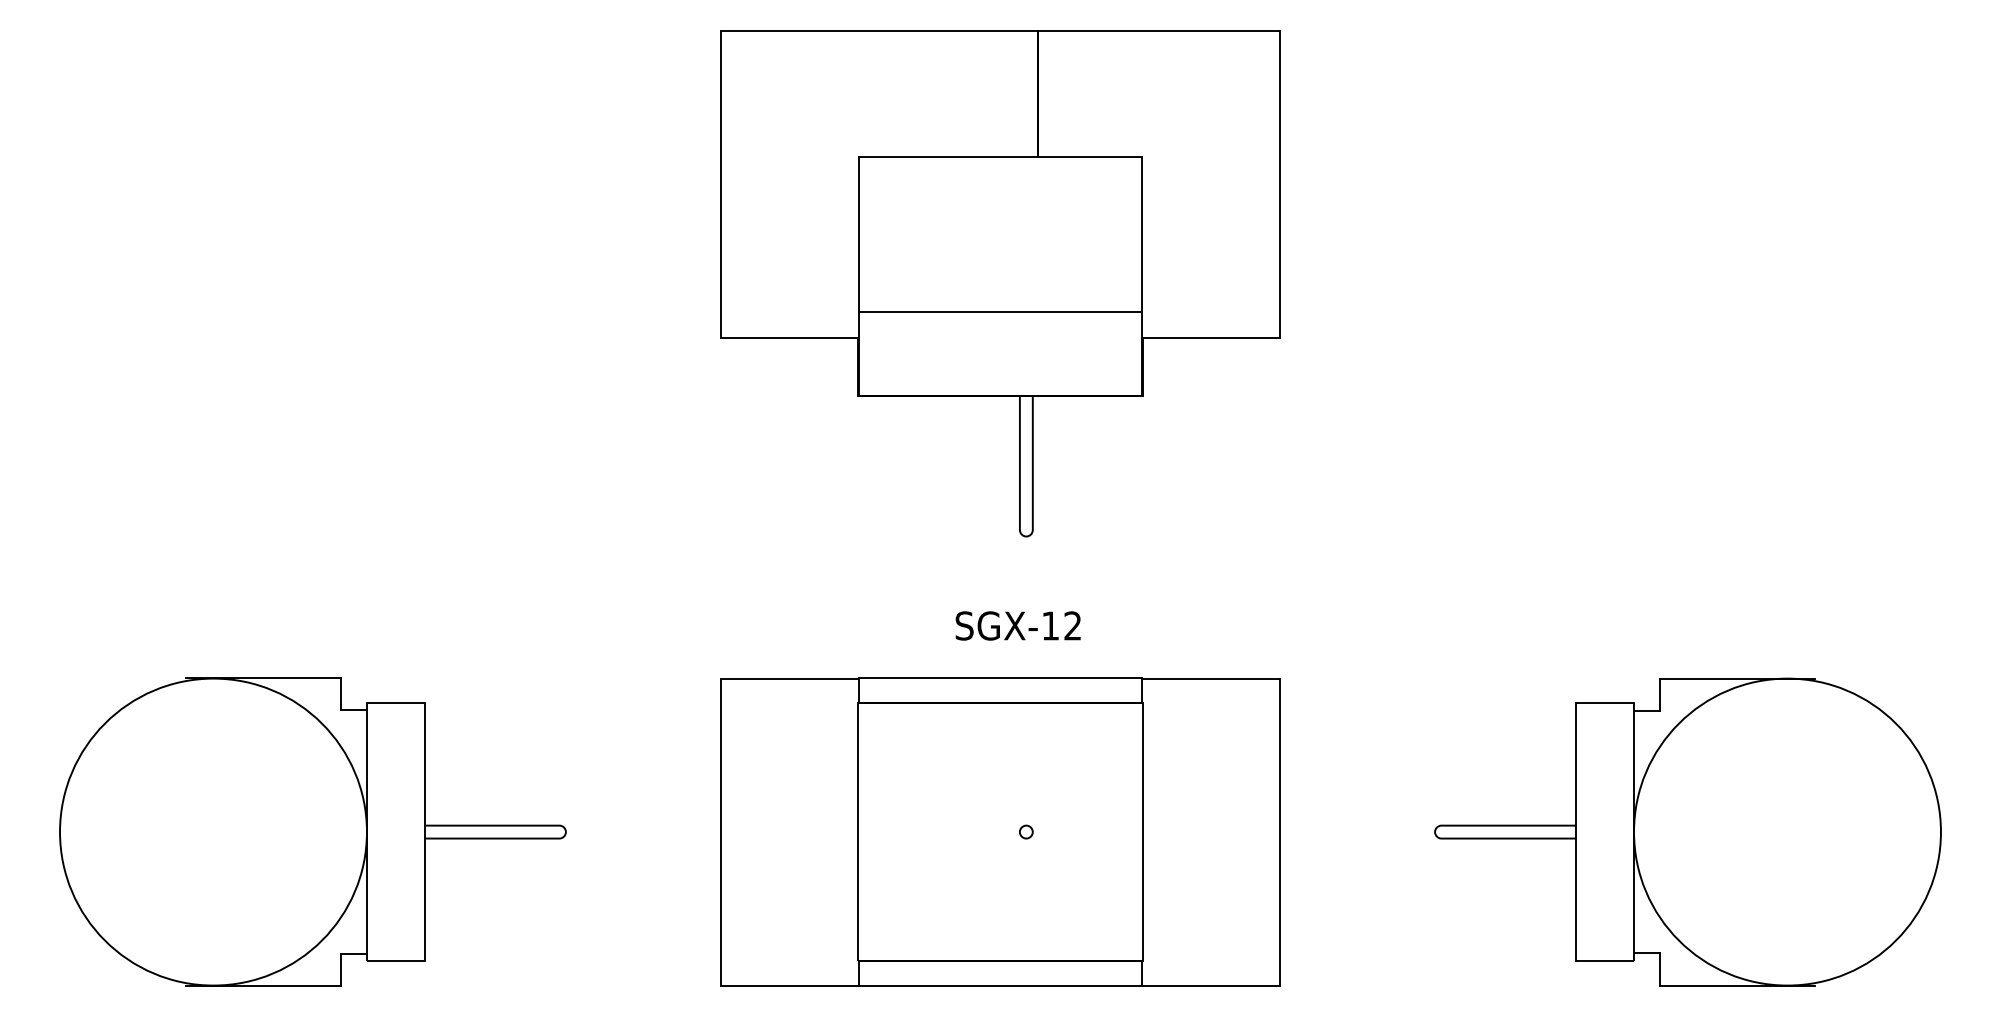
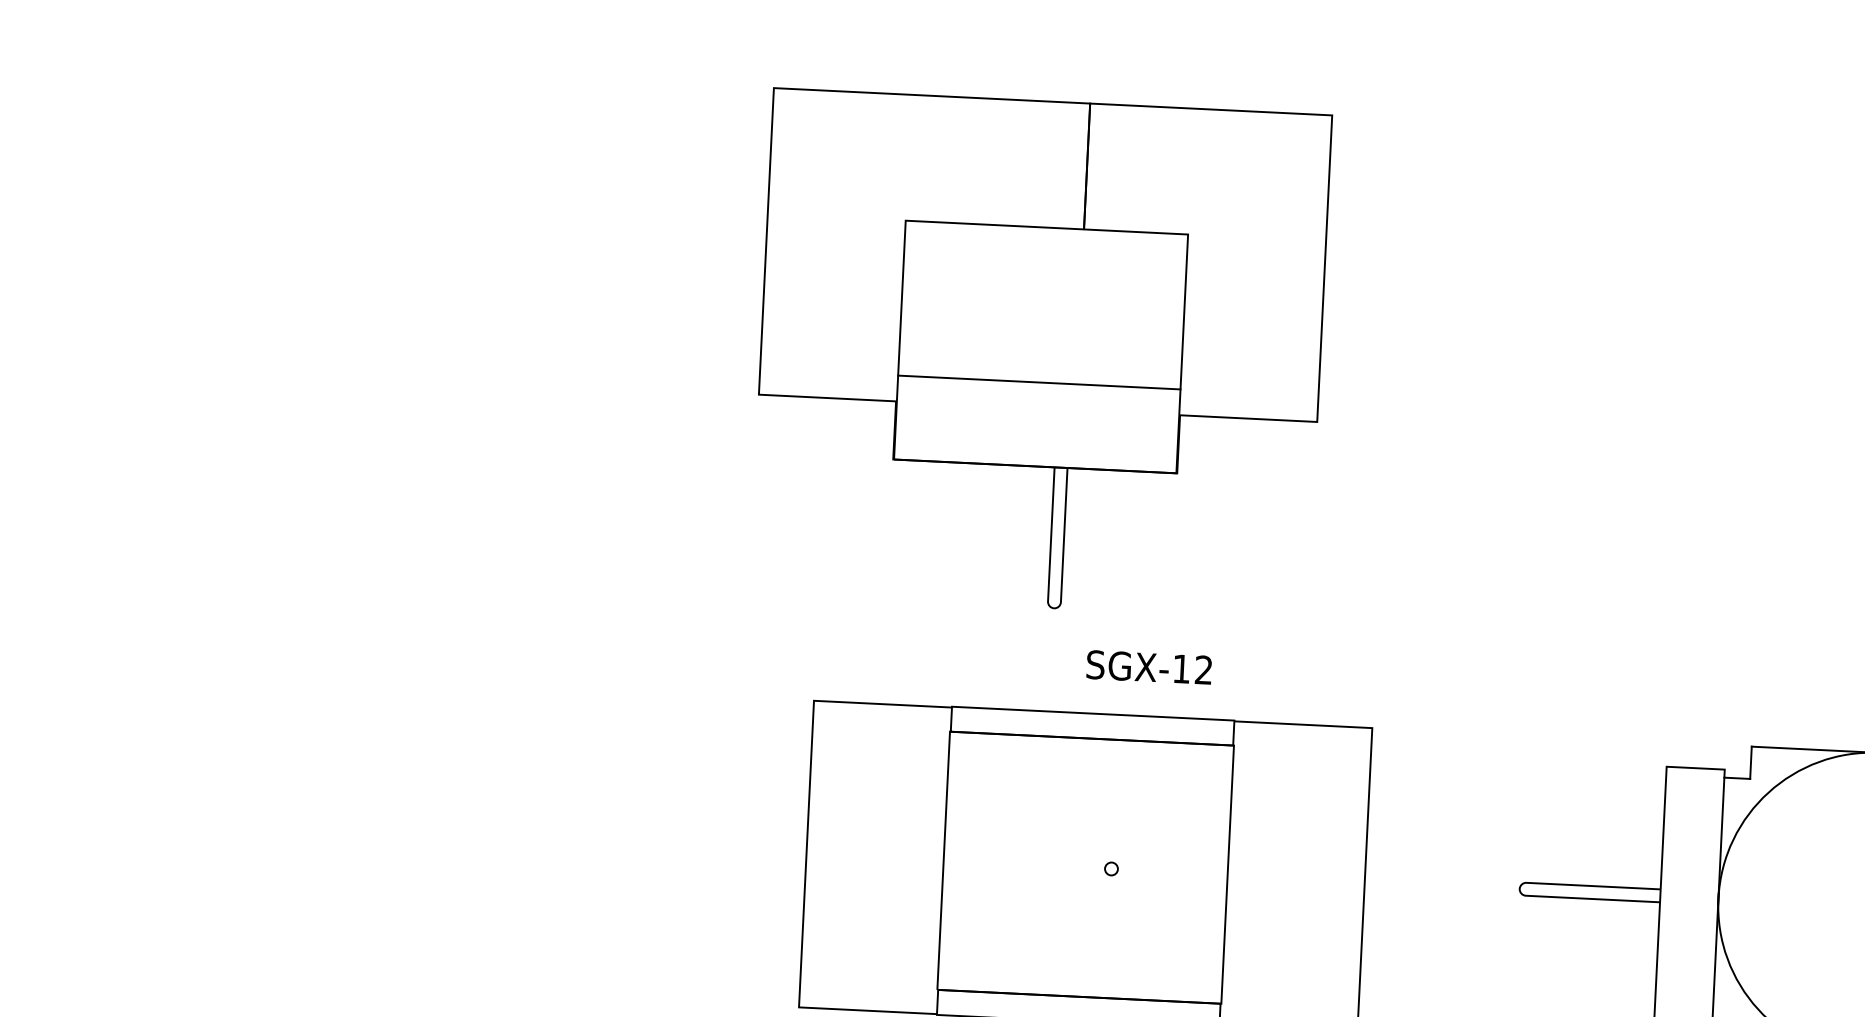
part: (1000, 283) -> (1040, 354), moved
text: (1017, 625) -> (1148, 666), moved
part: (312, 831) -> (398, 833), removed

